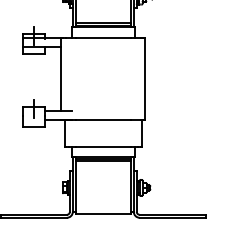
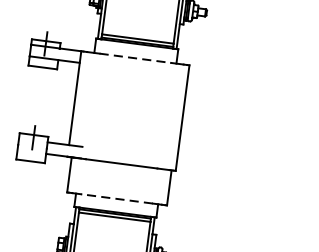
line: (103, 38) -> (135, 58), solid -> dashed
line: (103, 147) -> (117, 199), solid -> dashed

